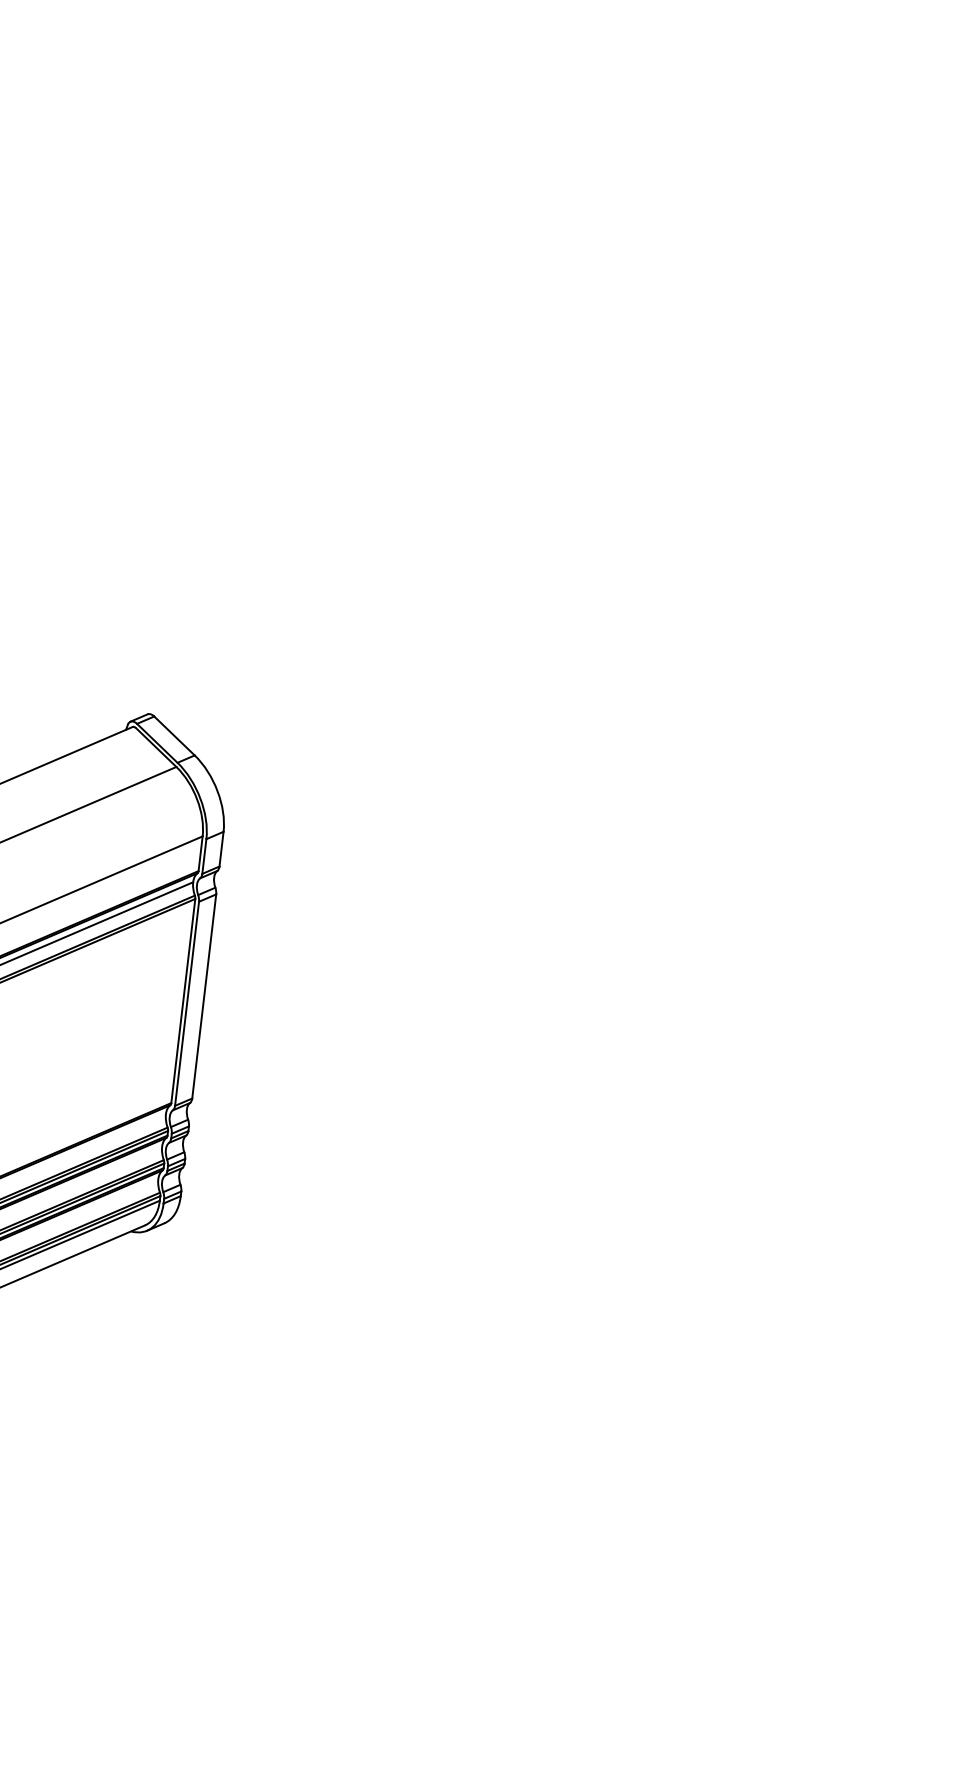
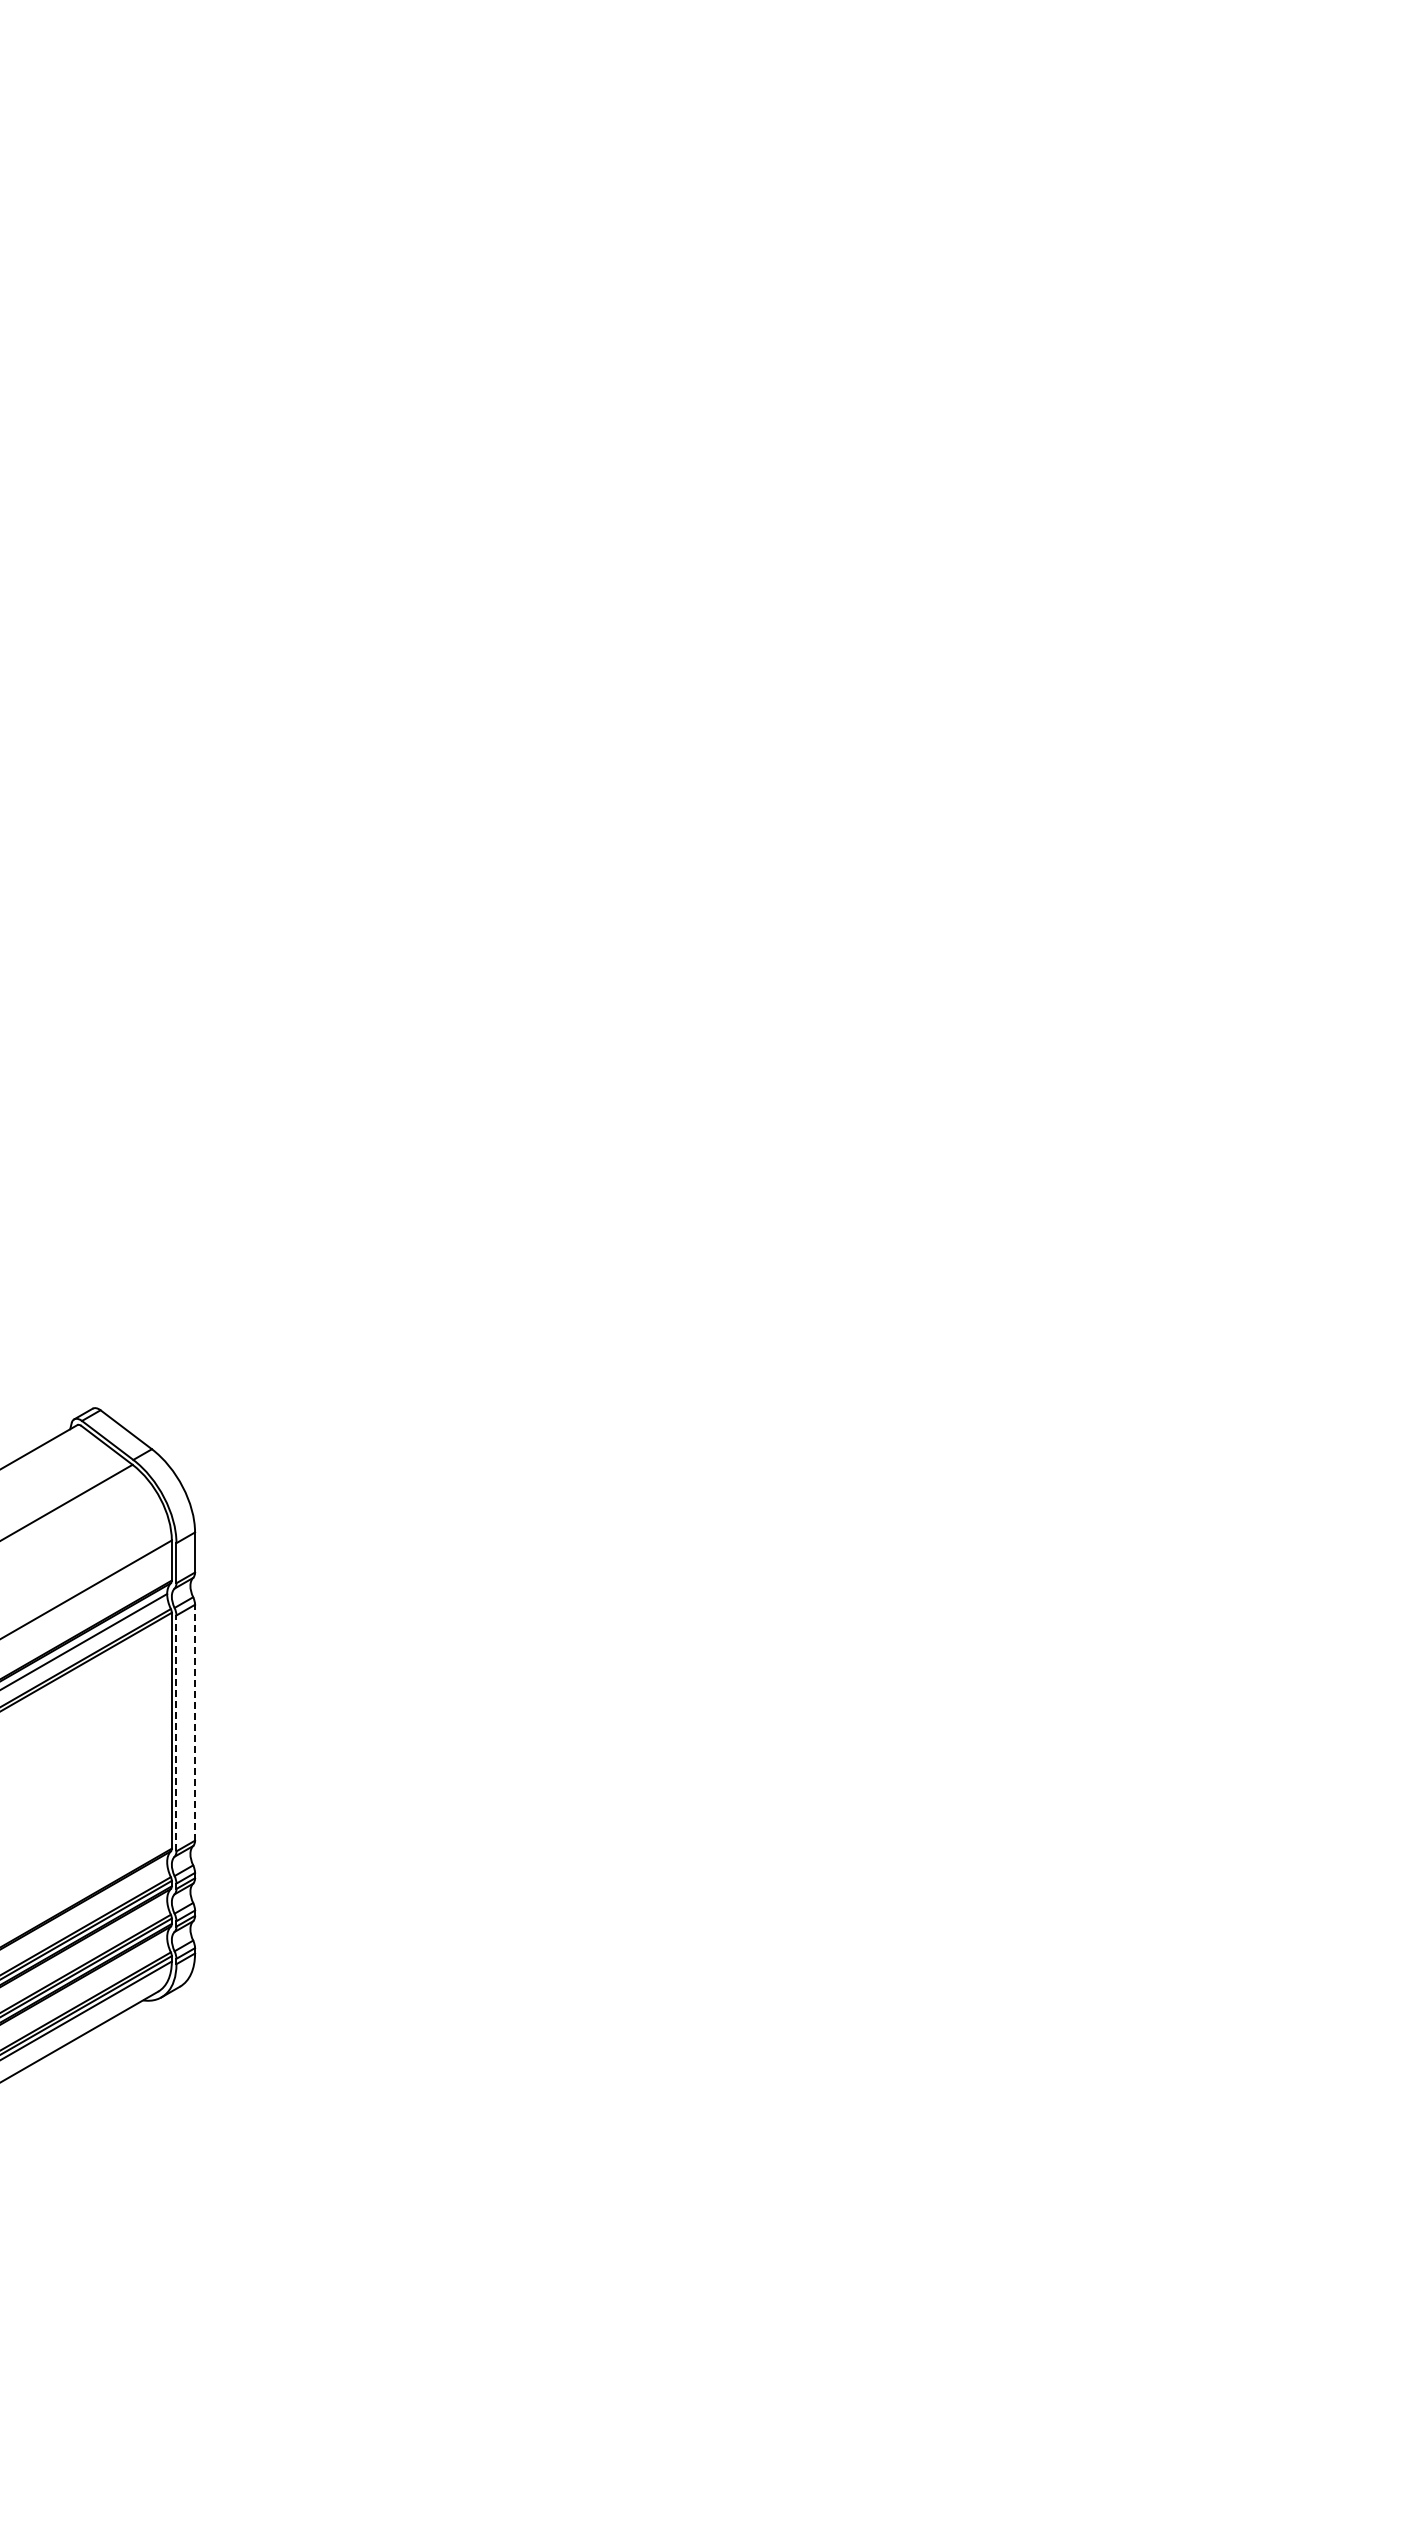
line: (204, 996) -> (195, 1722), solid -> dashed
line: (187, 1003) -> (176, 1733), solid -> dashed

